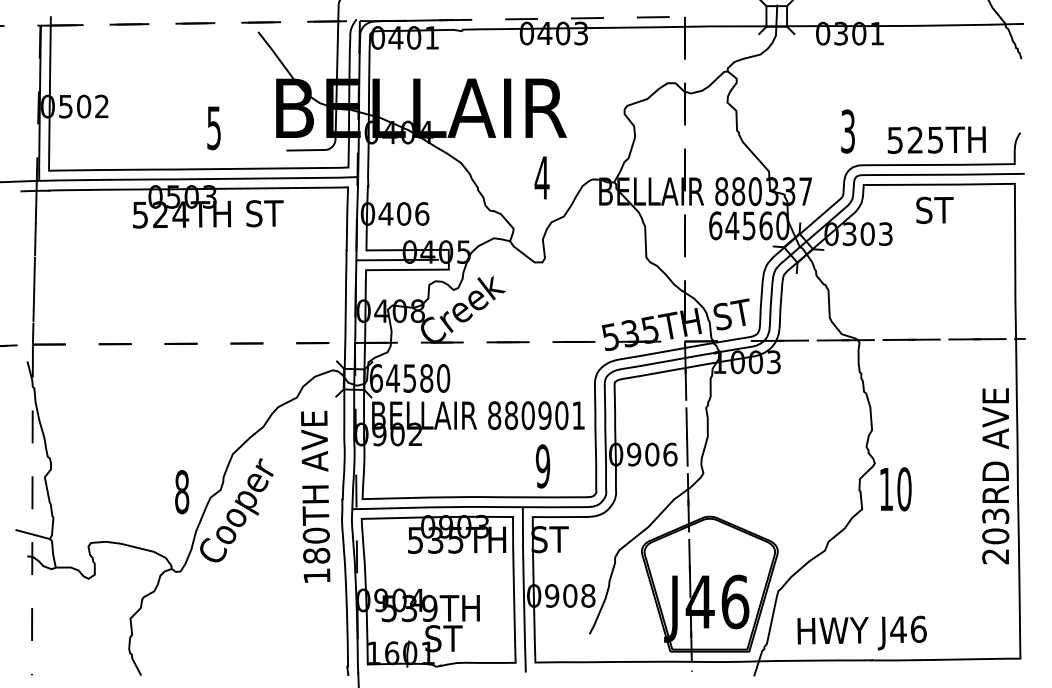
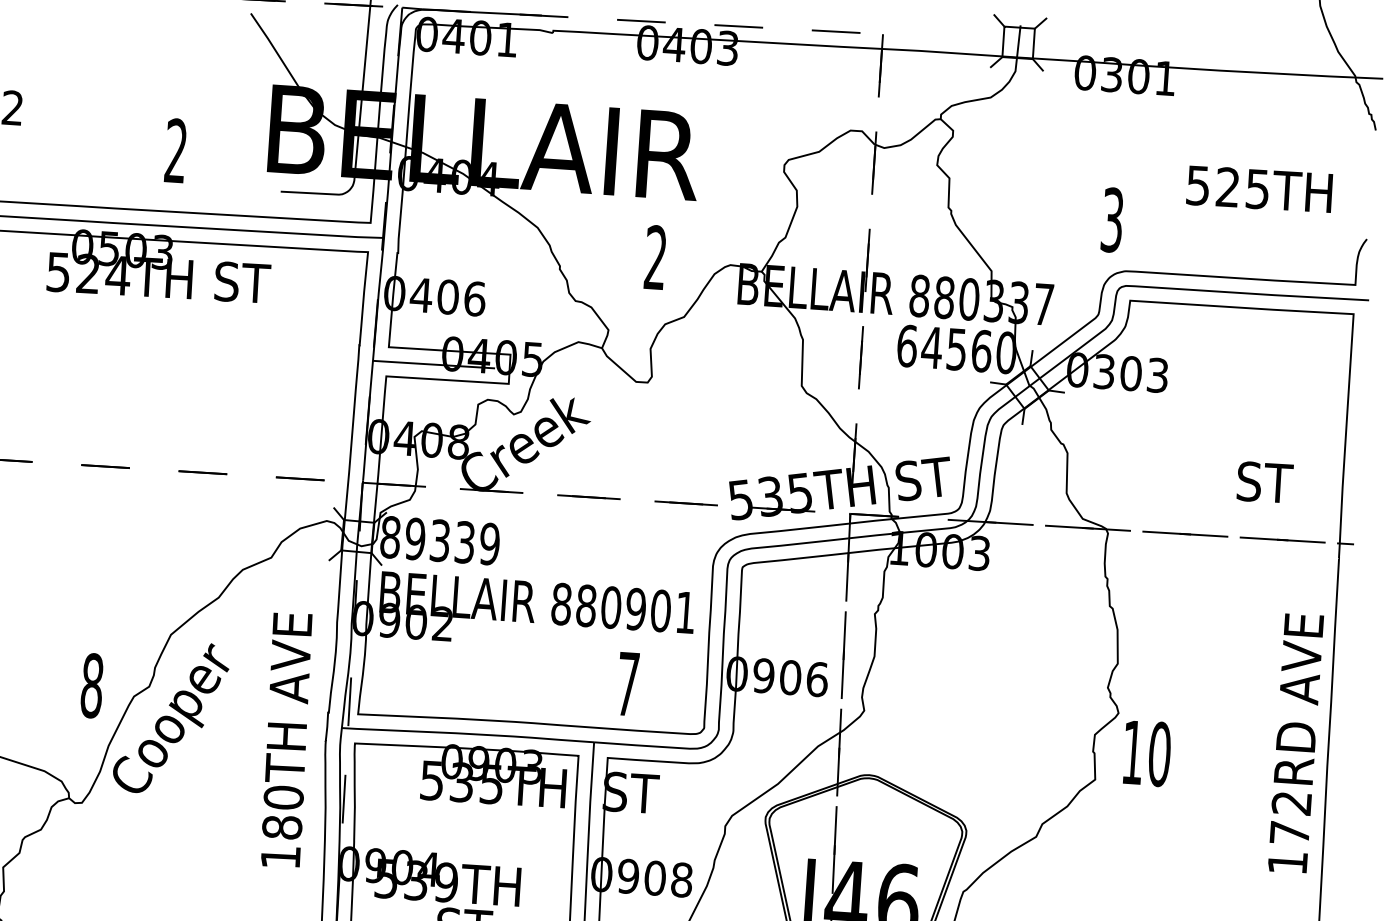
text: (213, 128) -> (175, 151), 5 -> 2
text: (936, 139) -> (1259, 188), moved
text: (541, 177) -> (654, 257), 4 -> 2
text: (934, 209) -> (1264, 481), moved
text: (409, 378) -> (439, 540), 64580 -> 89339
text: (542, 466) -> (627, 684), 9 -> 7
text: (315, 496) -> (286, 739), moved
text: (995, 536) -> (1289, 833), 203RD -> 172RD

